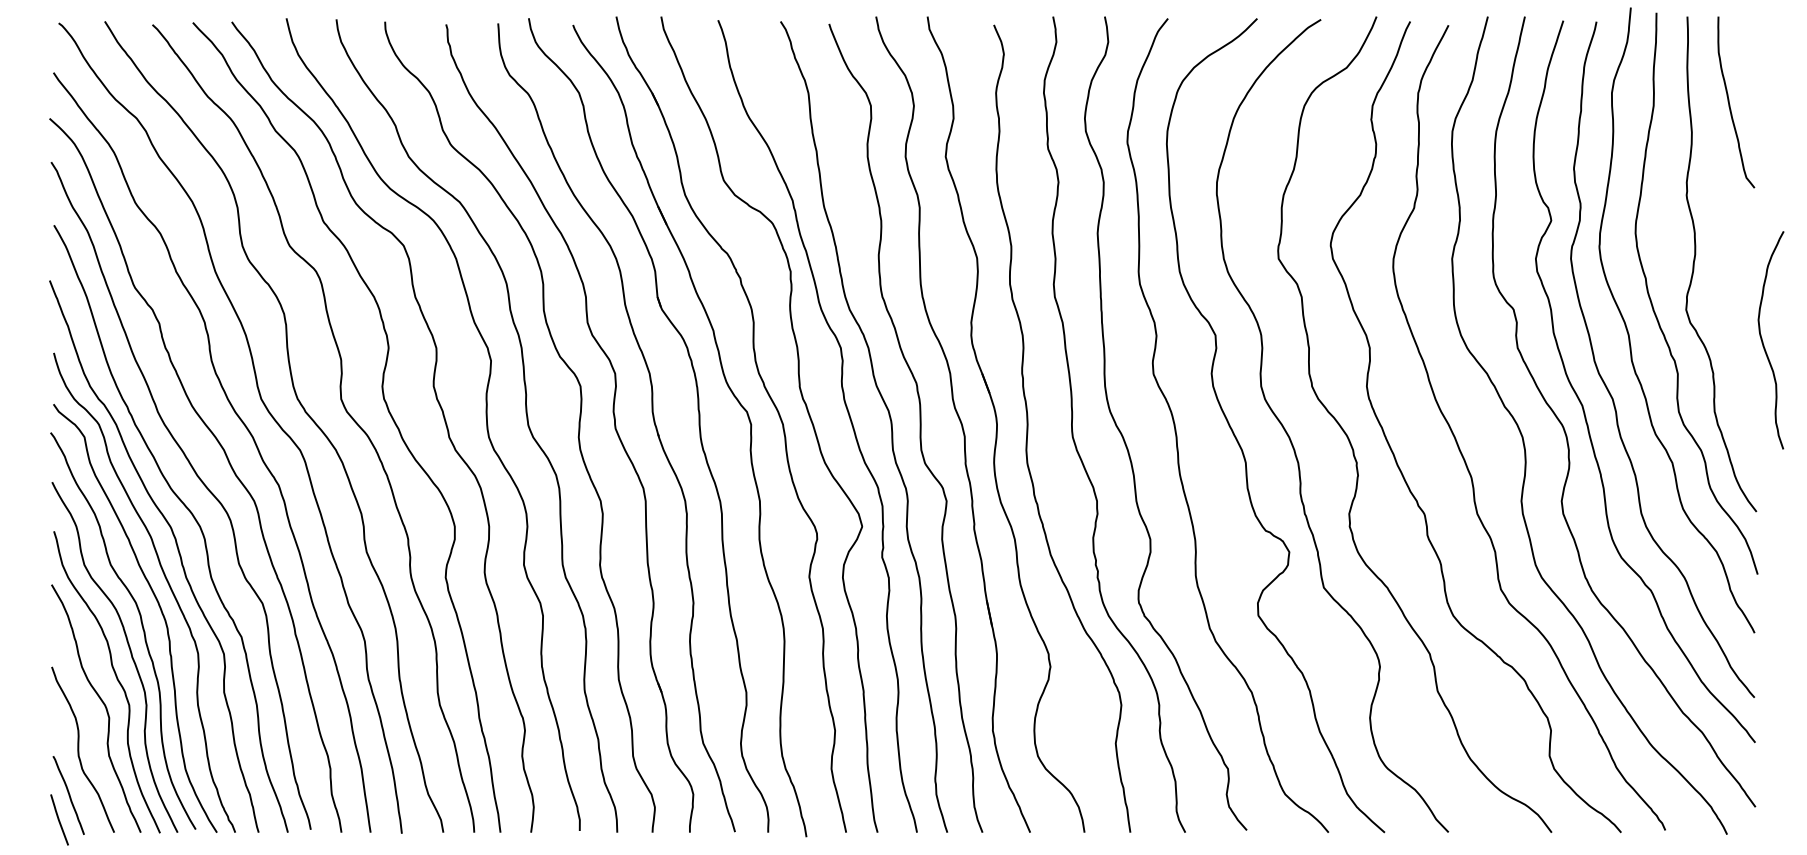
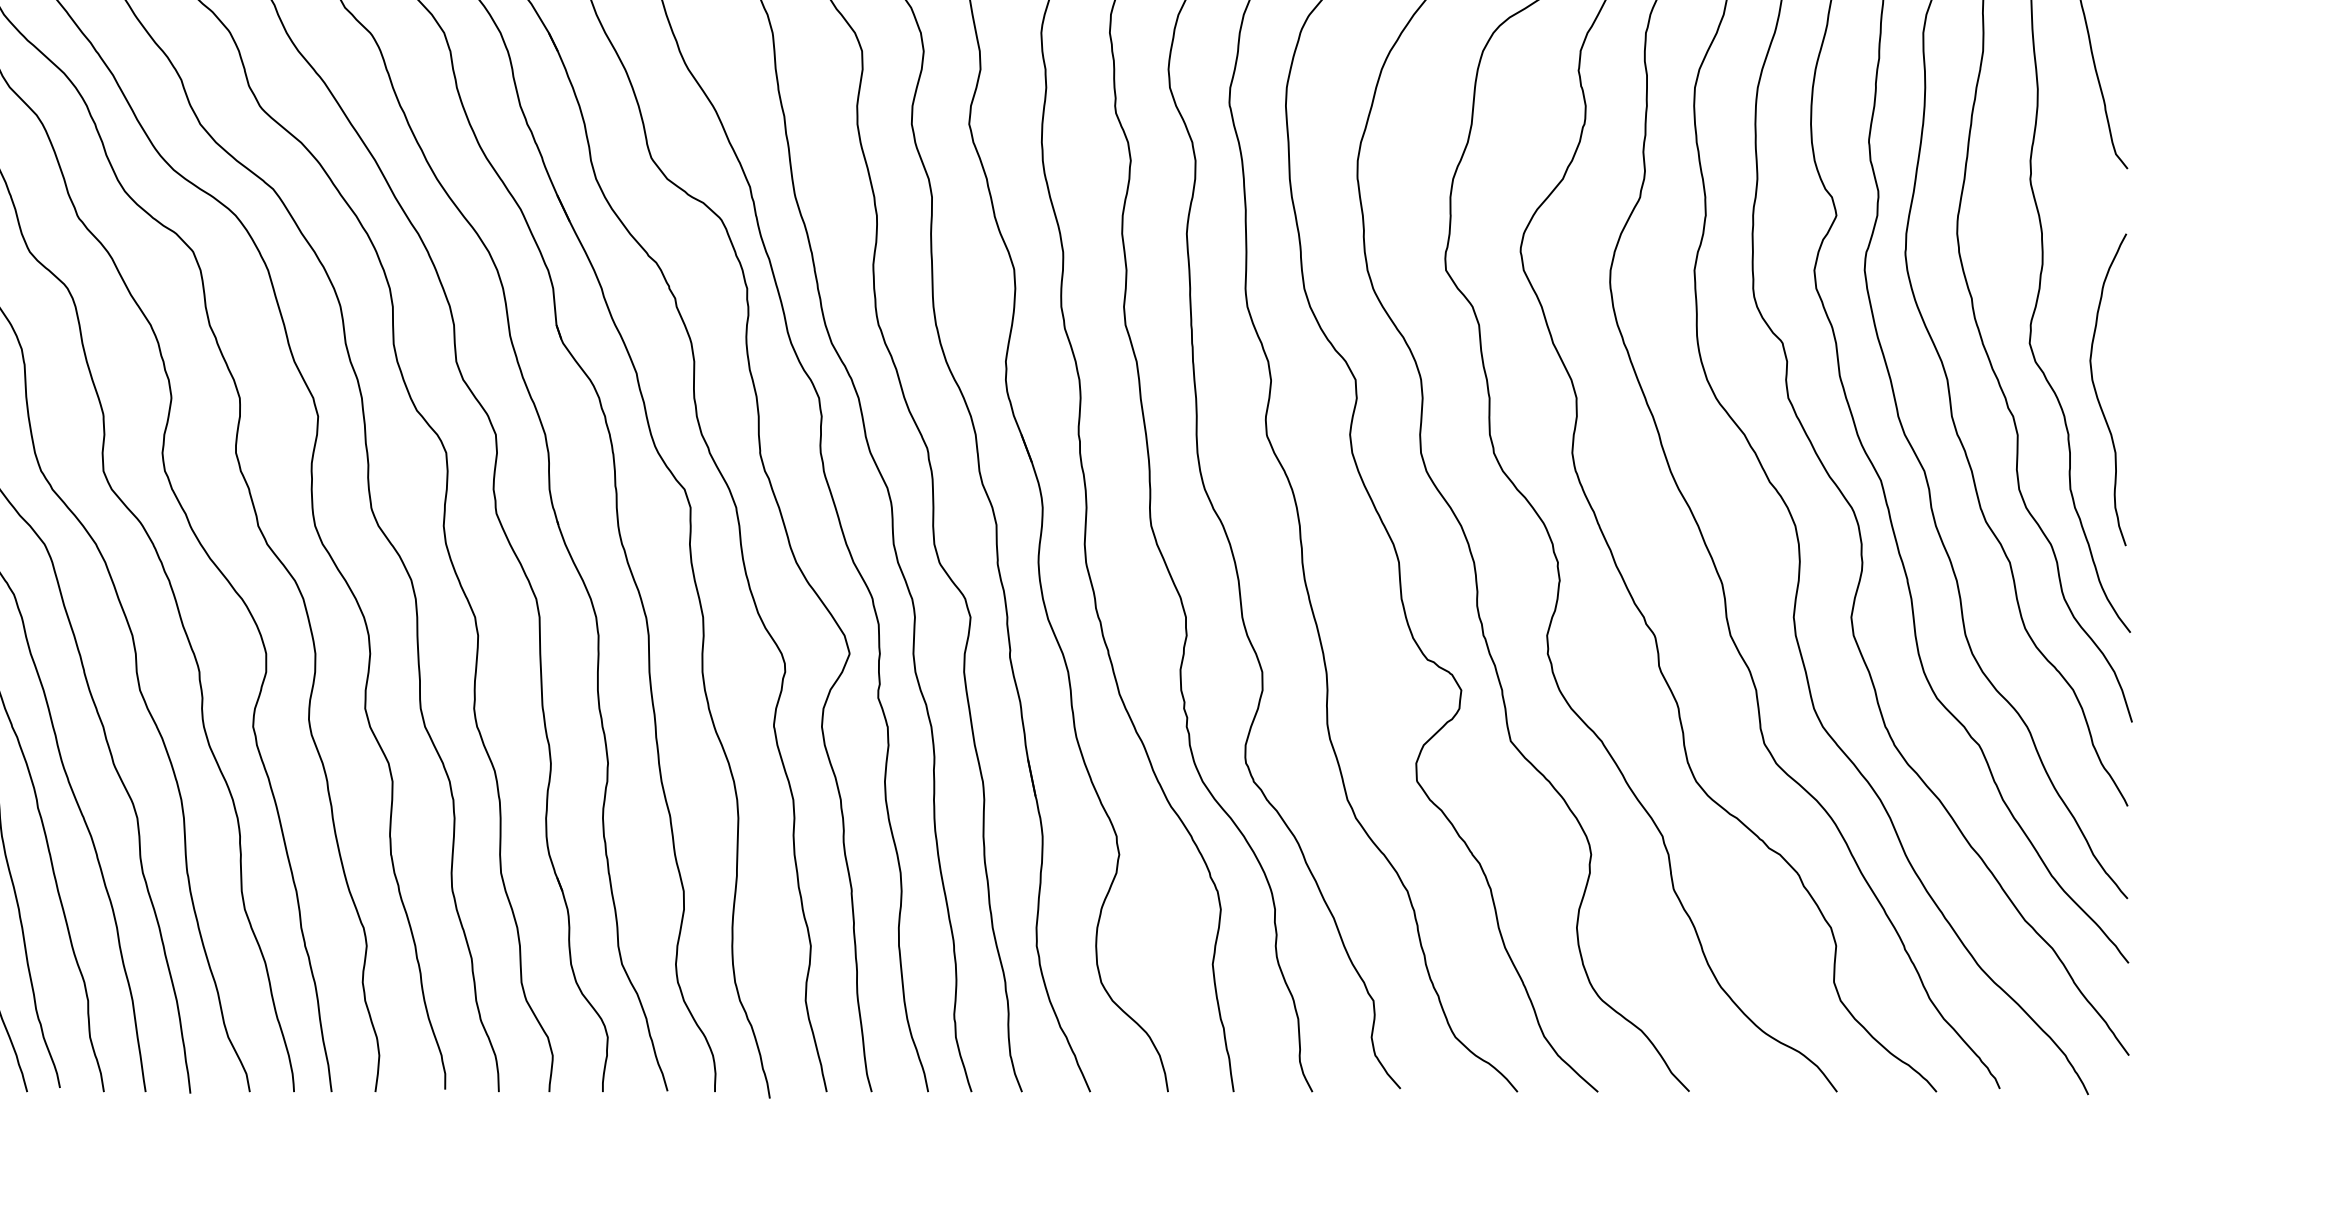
curve: (1763, 341) -> (2097, 391), moved

